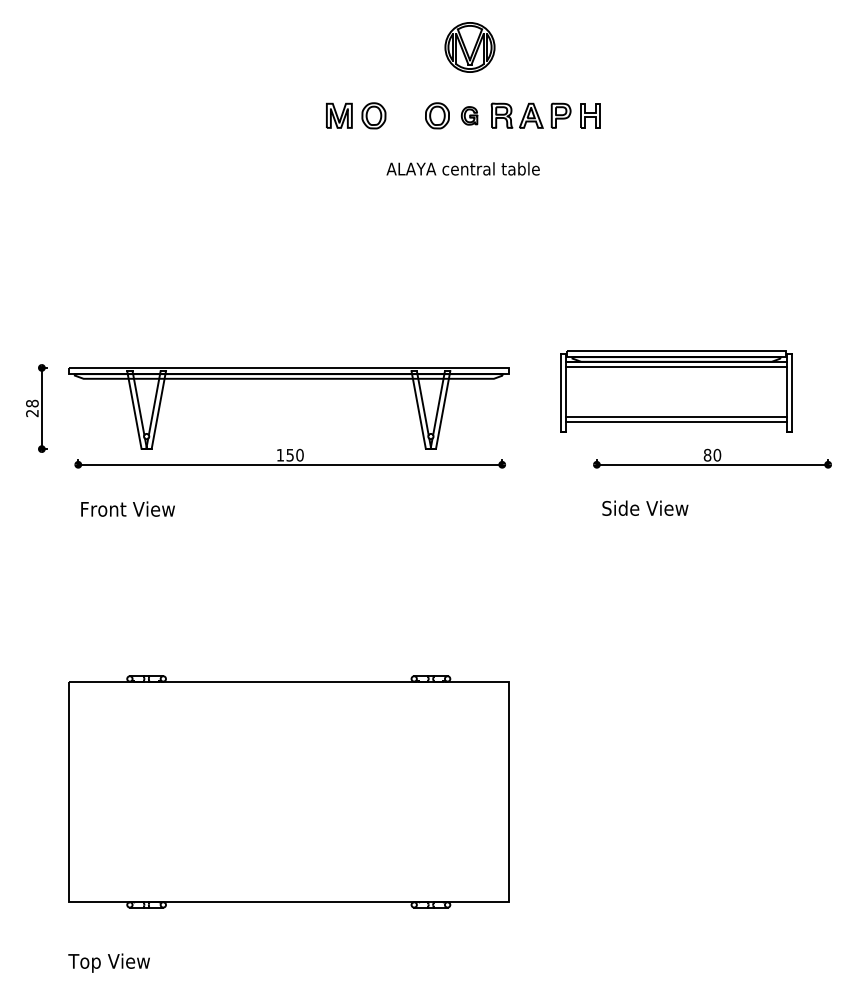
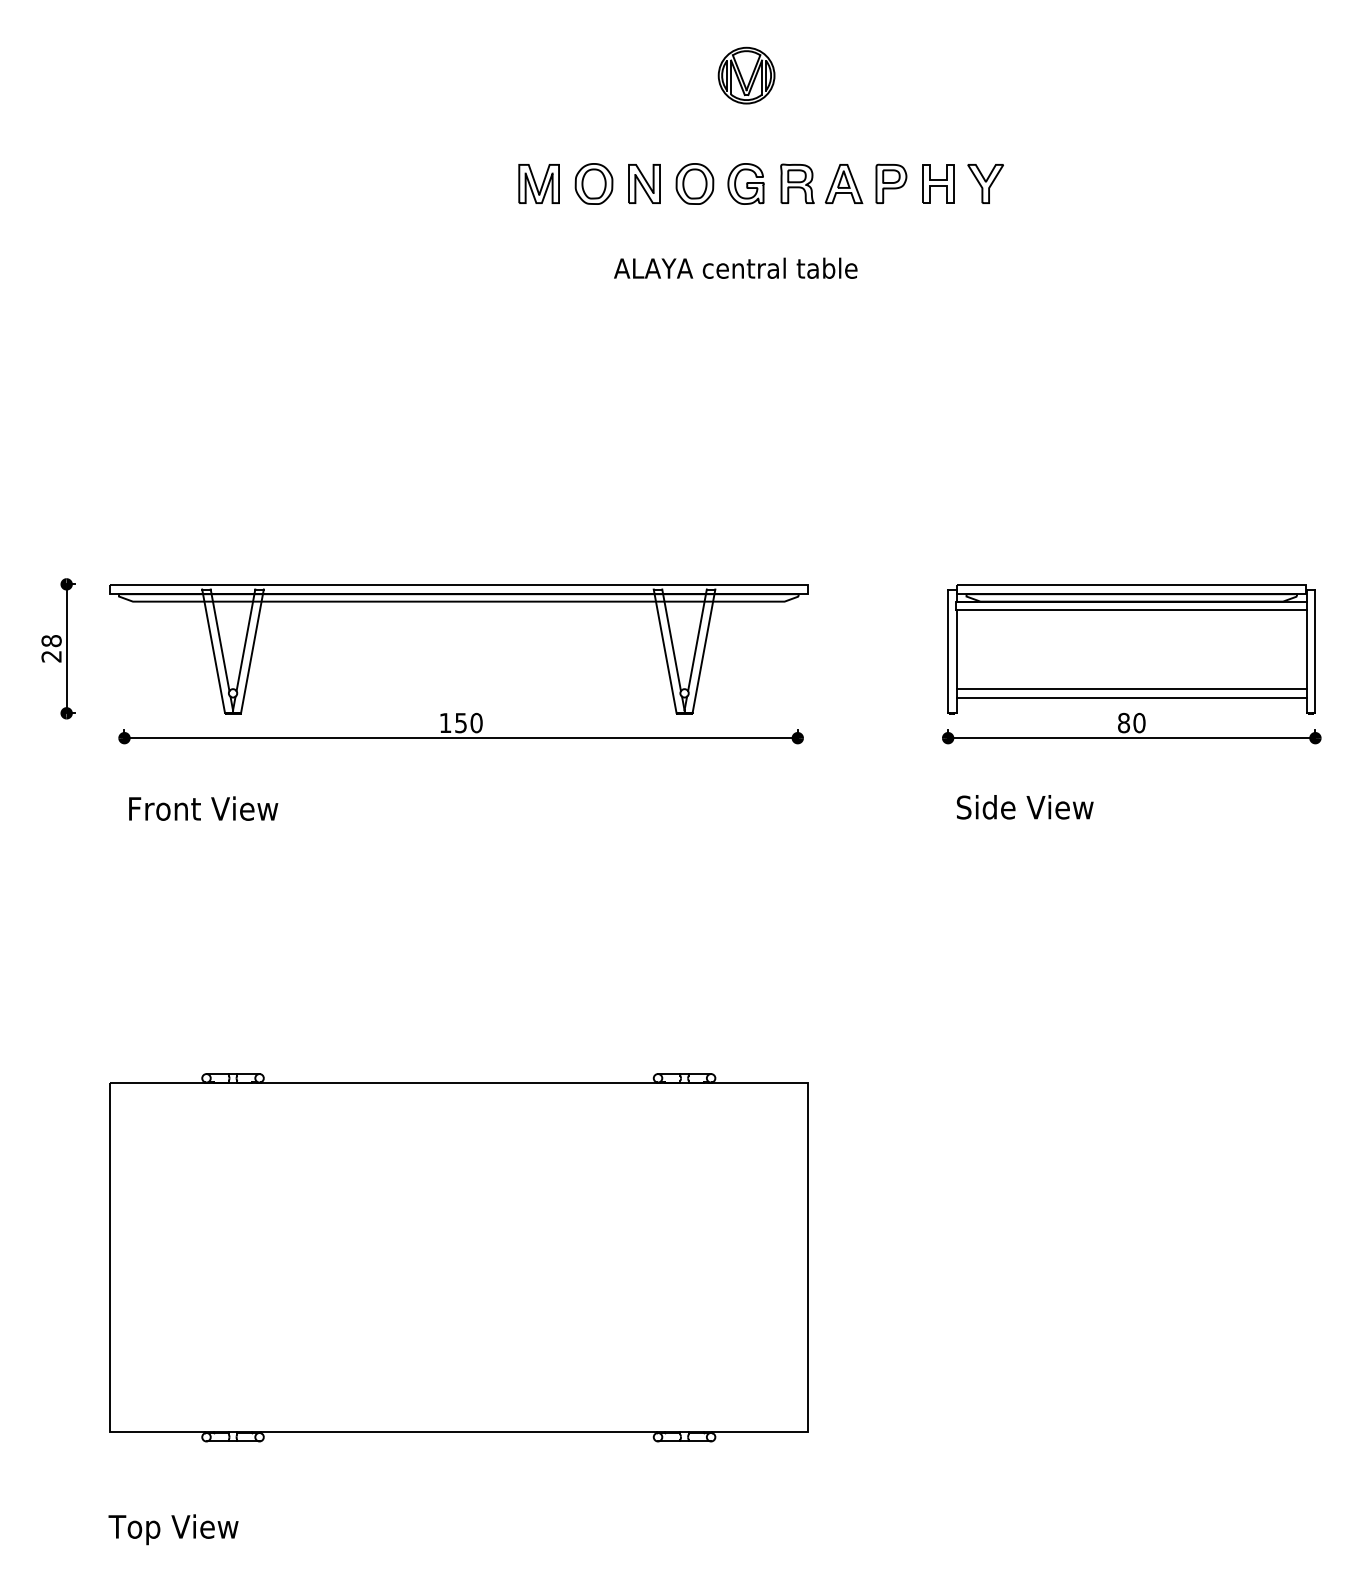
part: (469, 47) -> (745, 75), size x0.71
part: (405, 115) -> (644, 183), added
part: (469, 115) -> (745, 183), size x1.43
part: (620, 115) -> (985, 183), added
part: (676, 391) -> (1131, 648), moved

